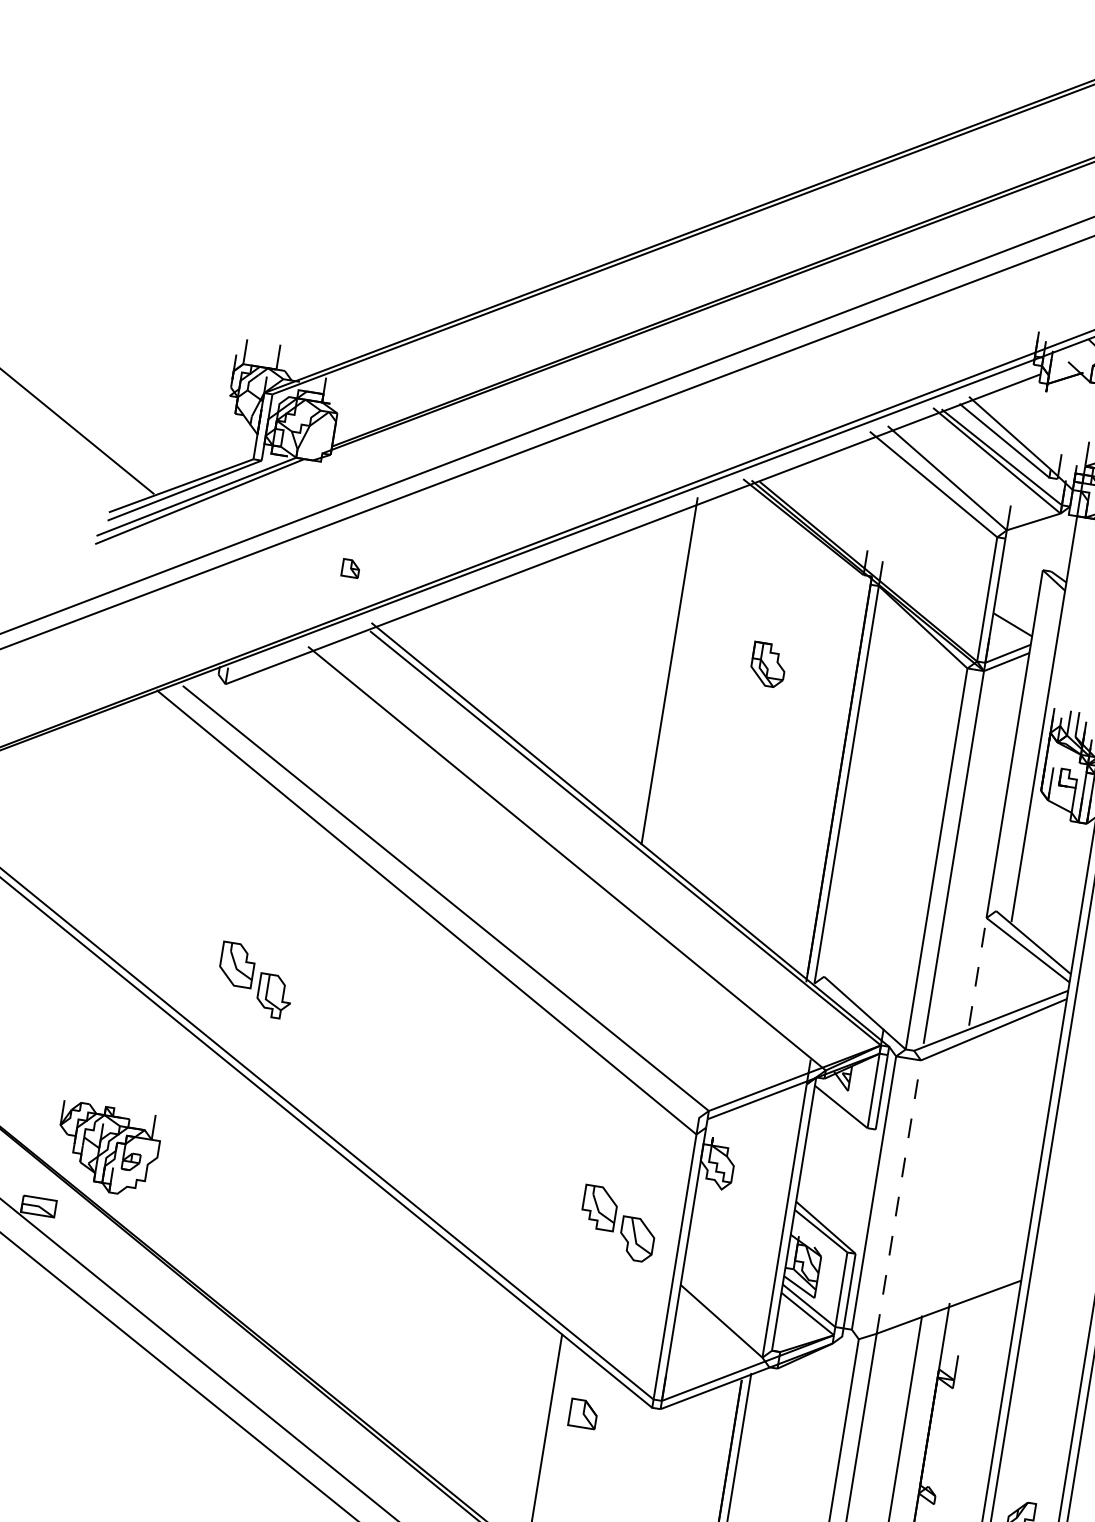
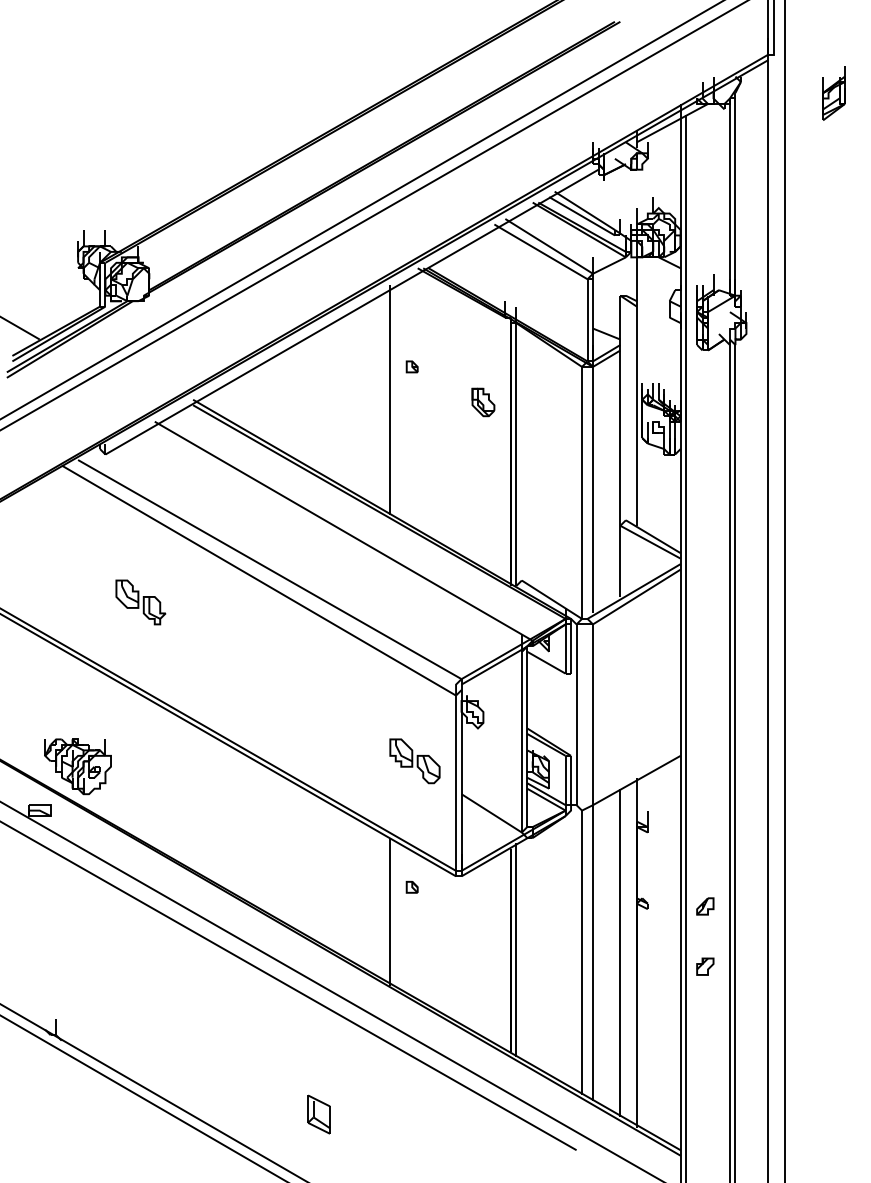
part: (349, 567) -> (411, 366), moved
part: (768, 665) -> (483, 402), moved
line: (977, 972) -> (620, 561), dashed -> solid
part: (255, 980) -> (140, 602), moved
line: (898, 1196) -> (592, 714), dashed -> solid
part: (582, 1412) -> (411, 886), size x0.62

